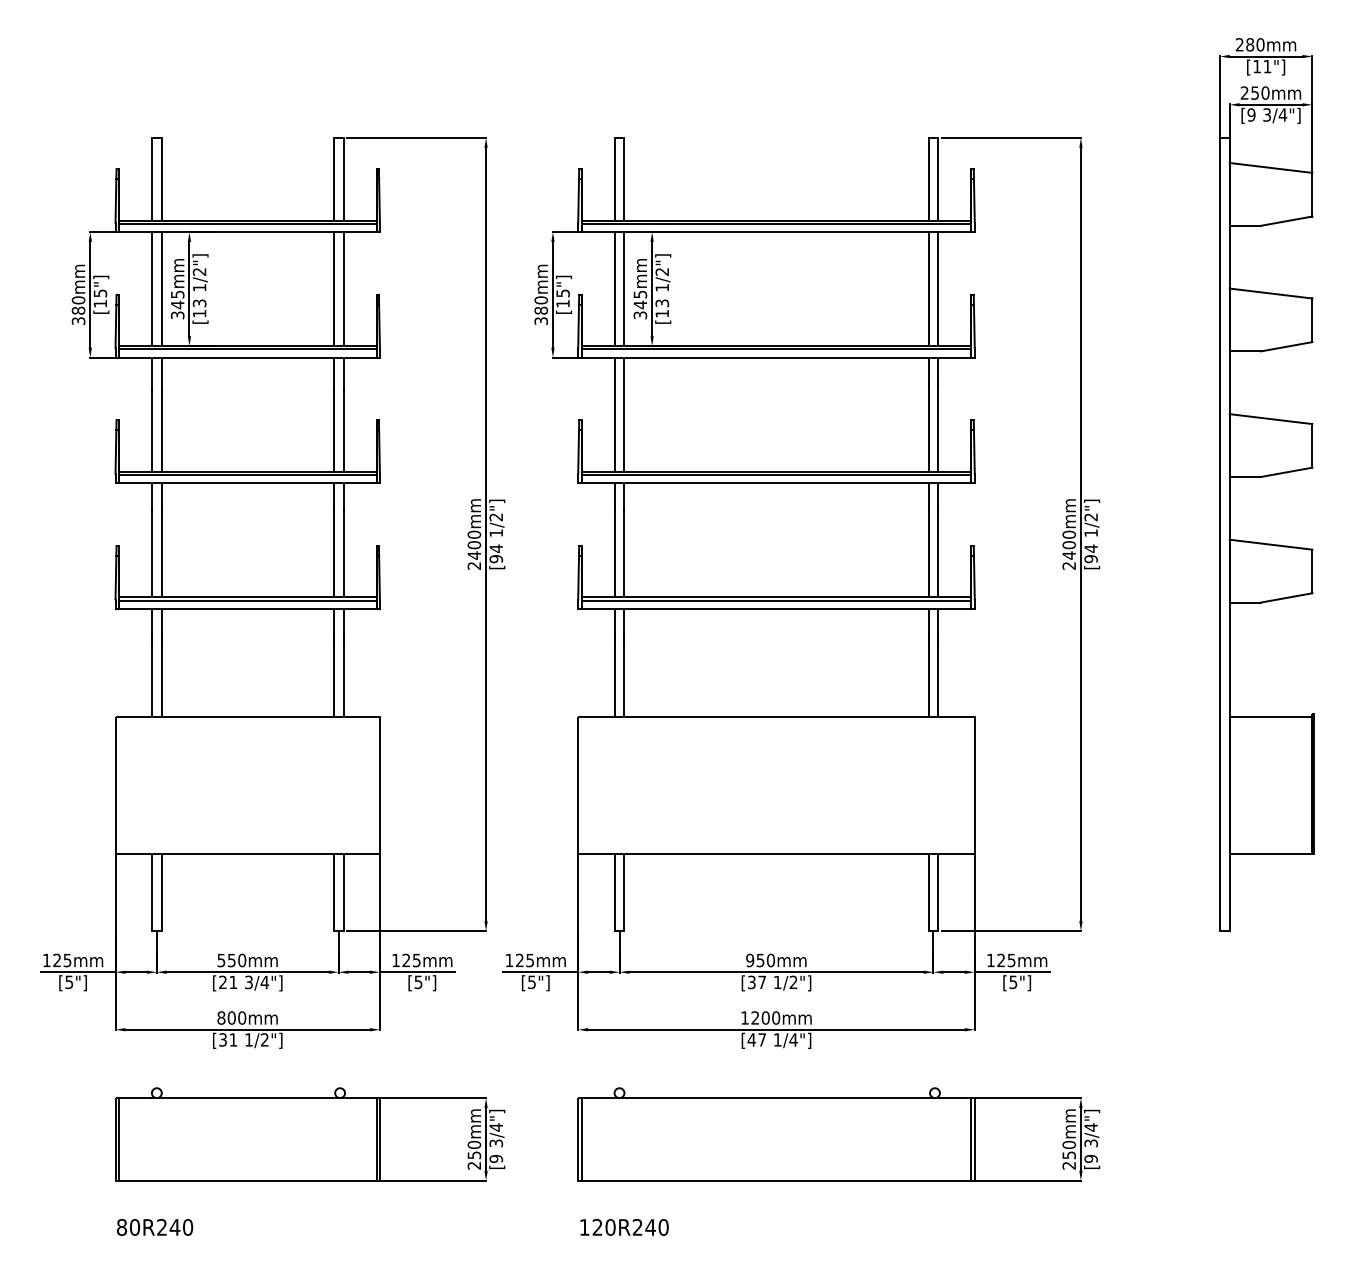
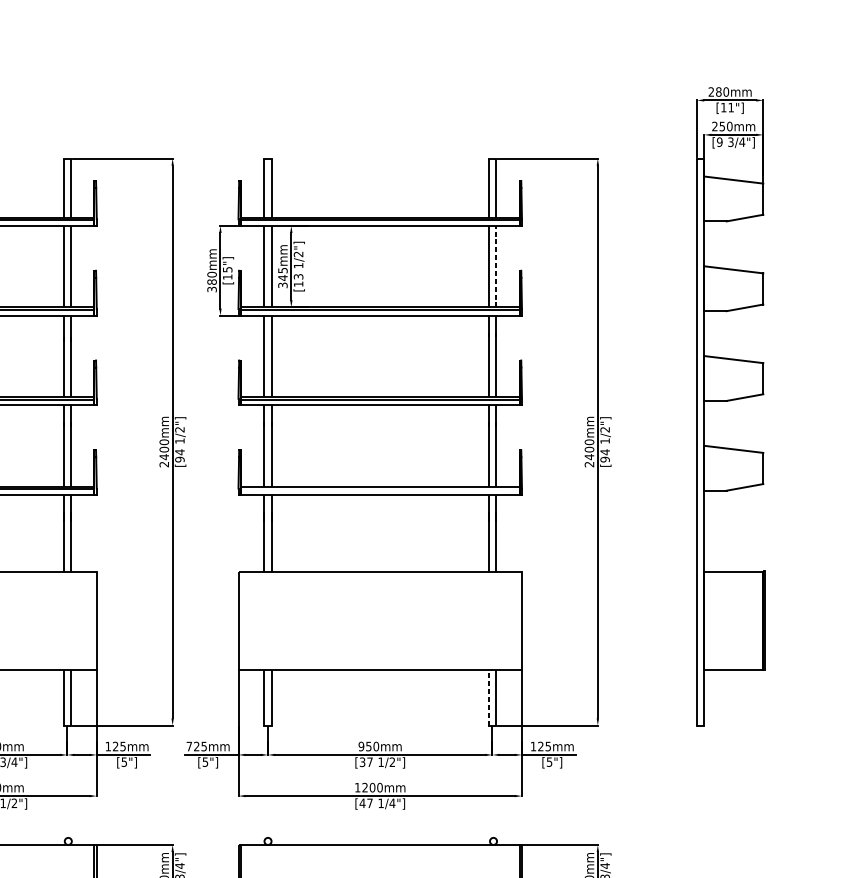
line: (938, 288) -> (496, 266), solid -> dashed
line: (776, 600) -> (380, 489), removed
line: (928, 892) -> (488, 697), solid -> dashed
text: (509, 960) -> (189, 746), 125mm -> 725mm

